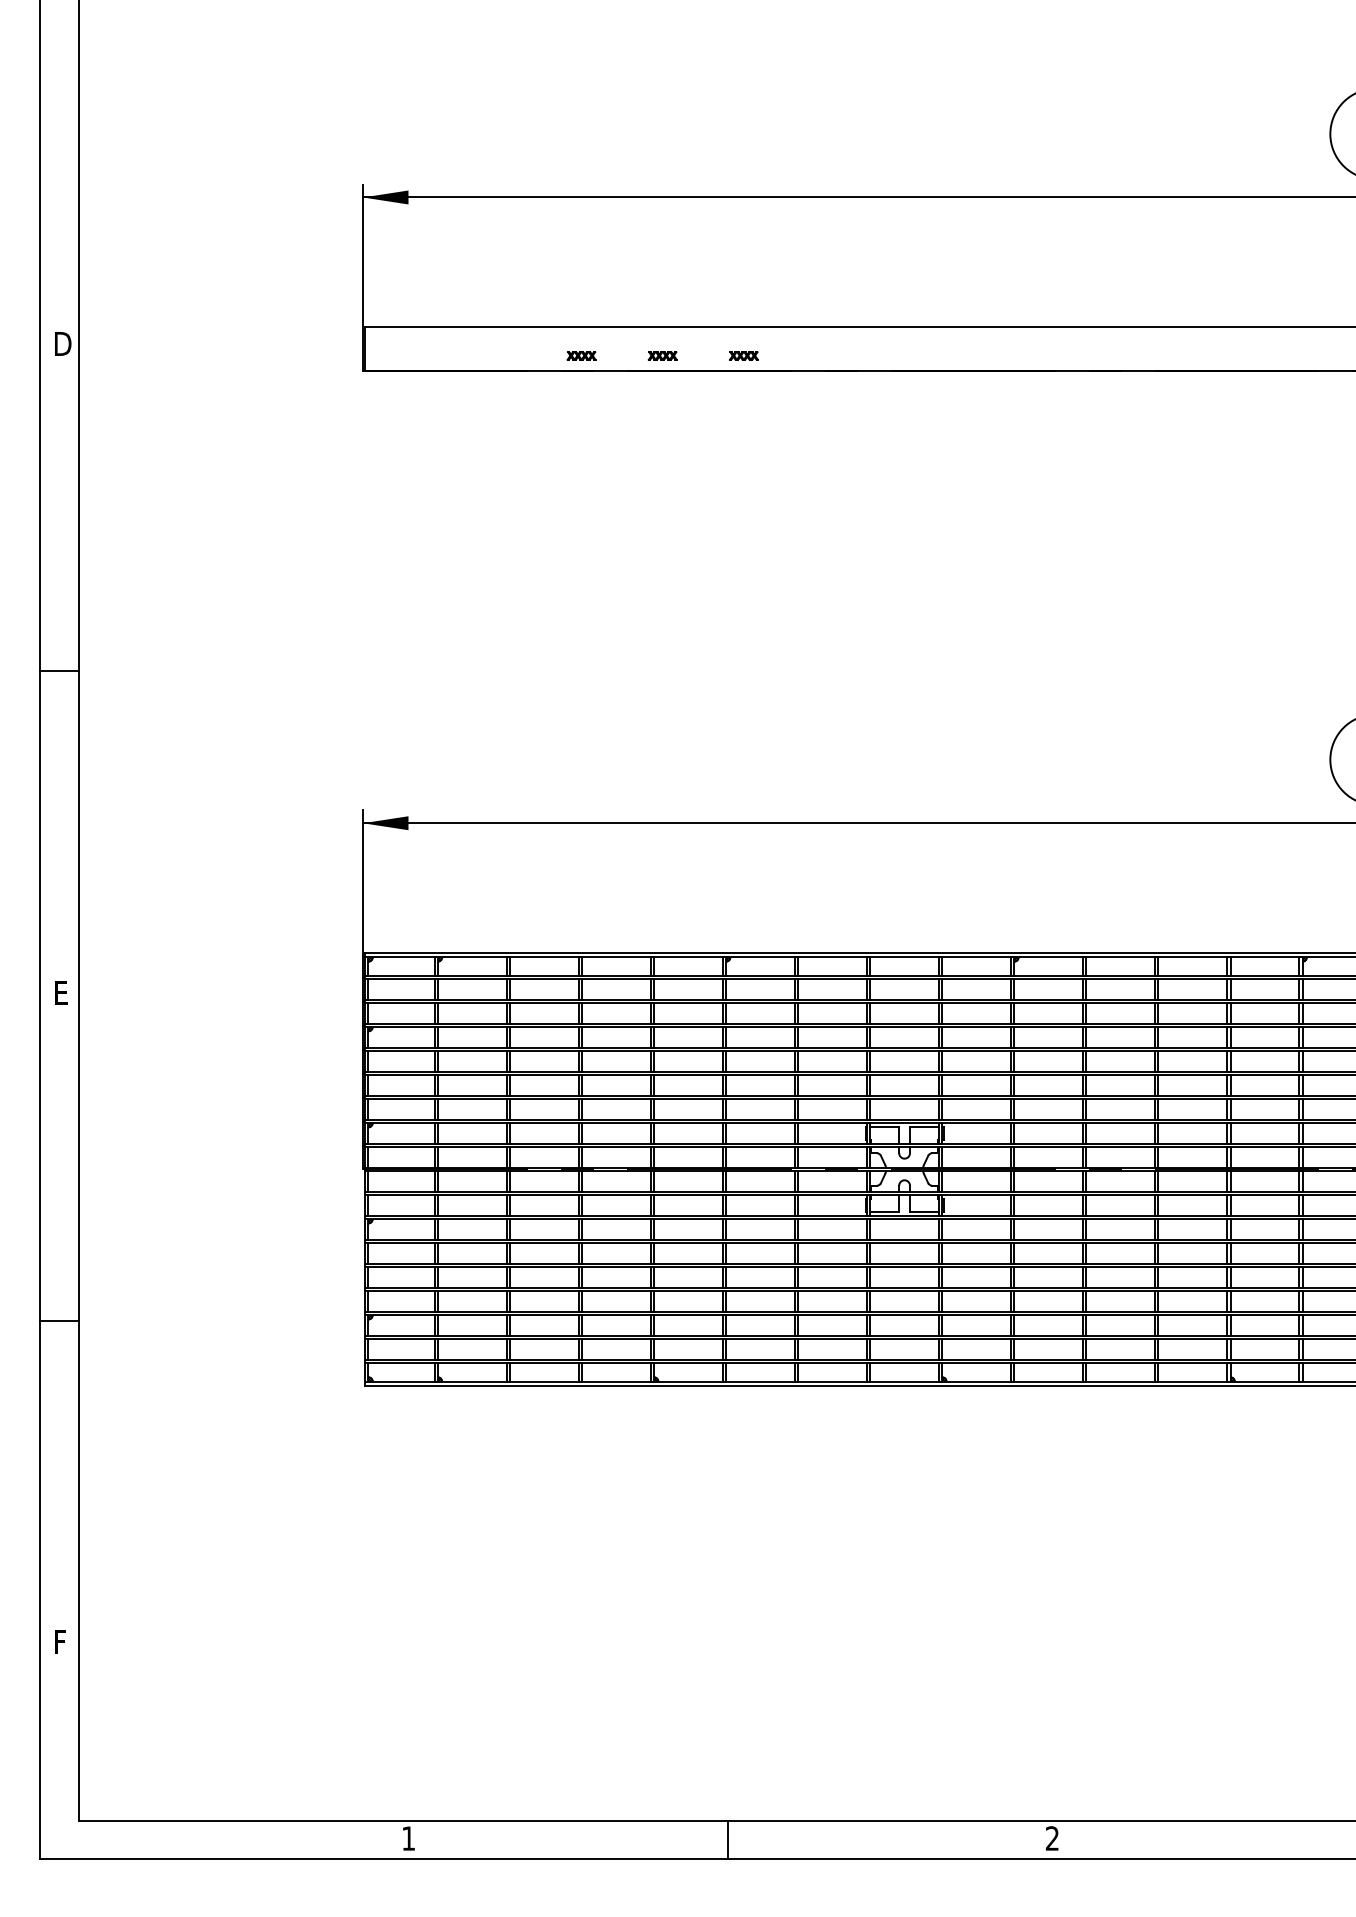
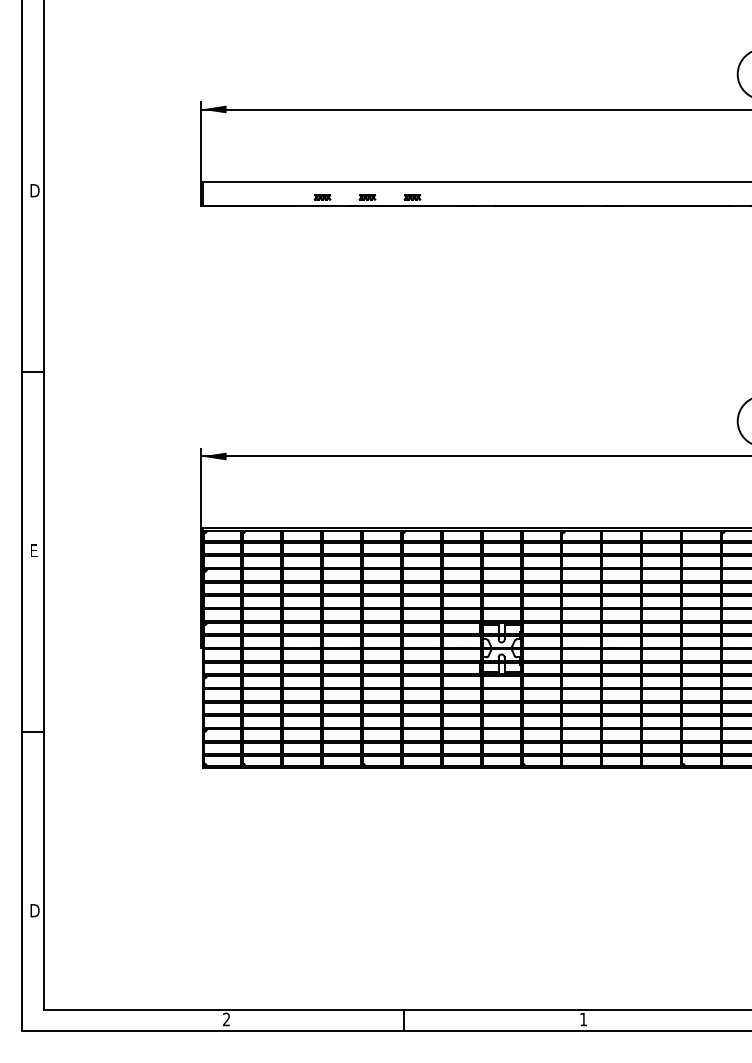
text: (62, 1641) -> (34, 910), F -> D
text: (408, 1838) -> (226, 1019), 1 -> 2
text: (1052, 1838) -> (583, 1019), 2 -> 1

